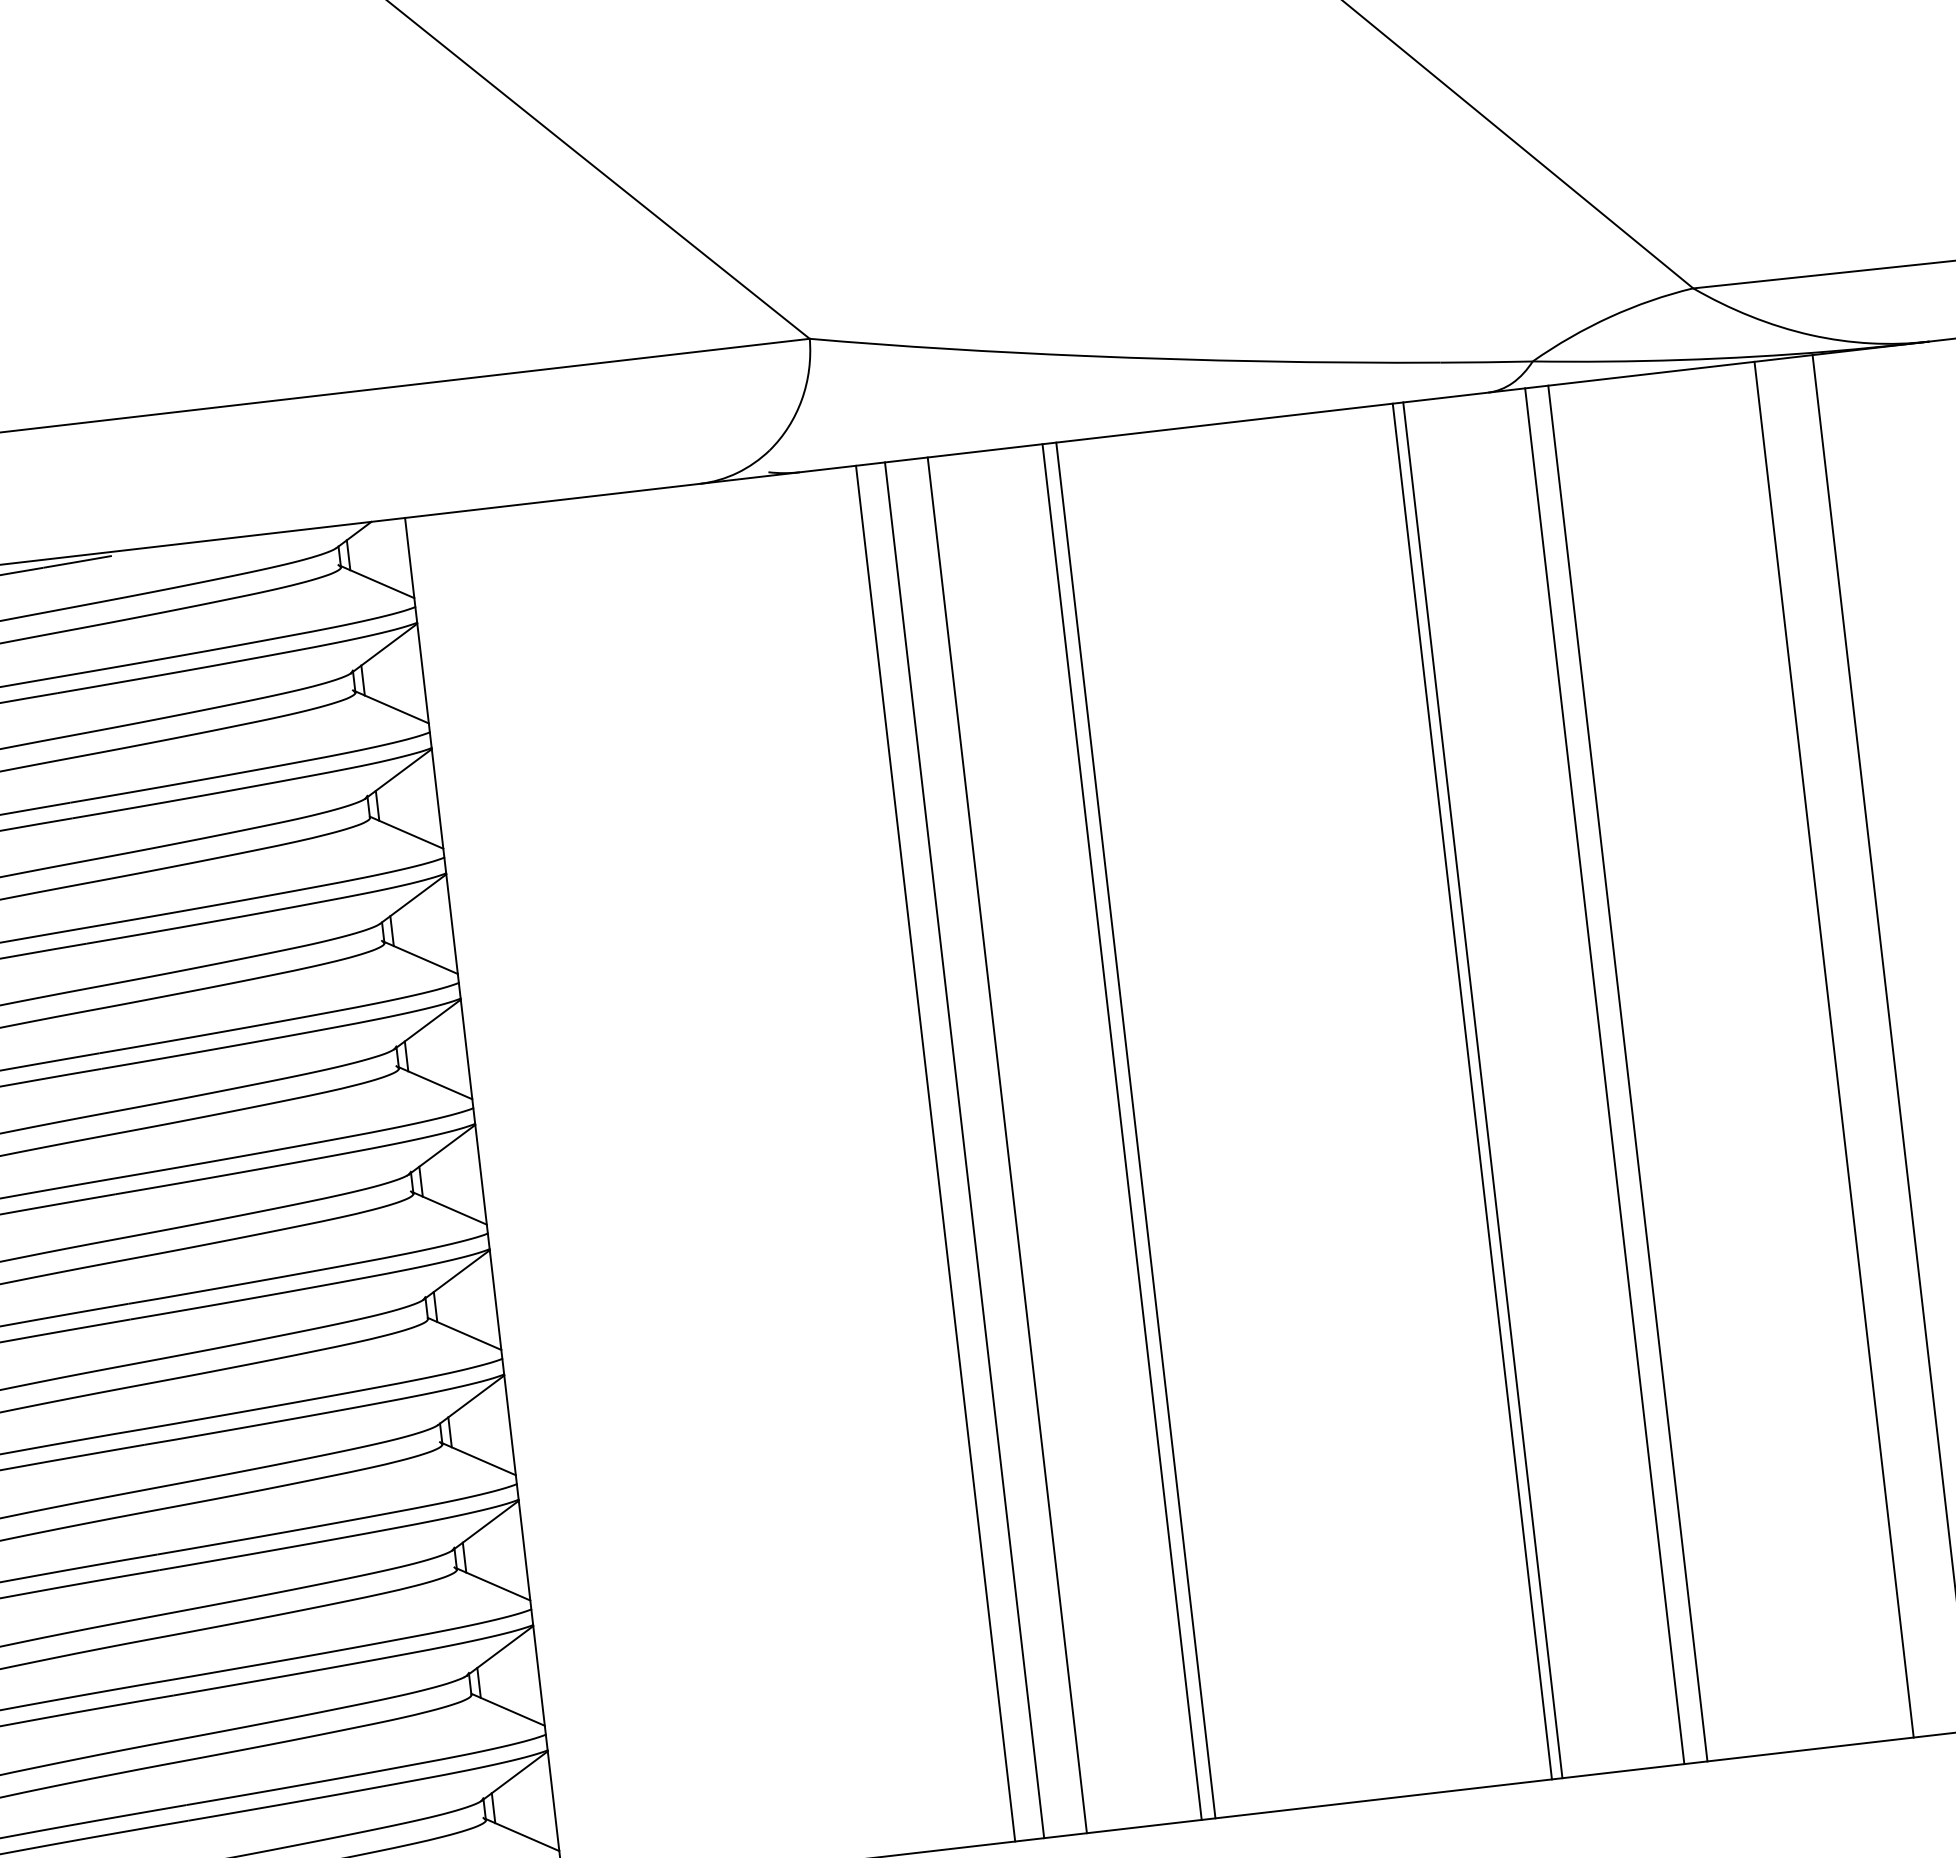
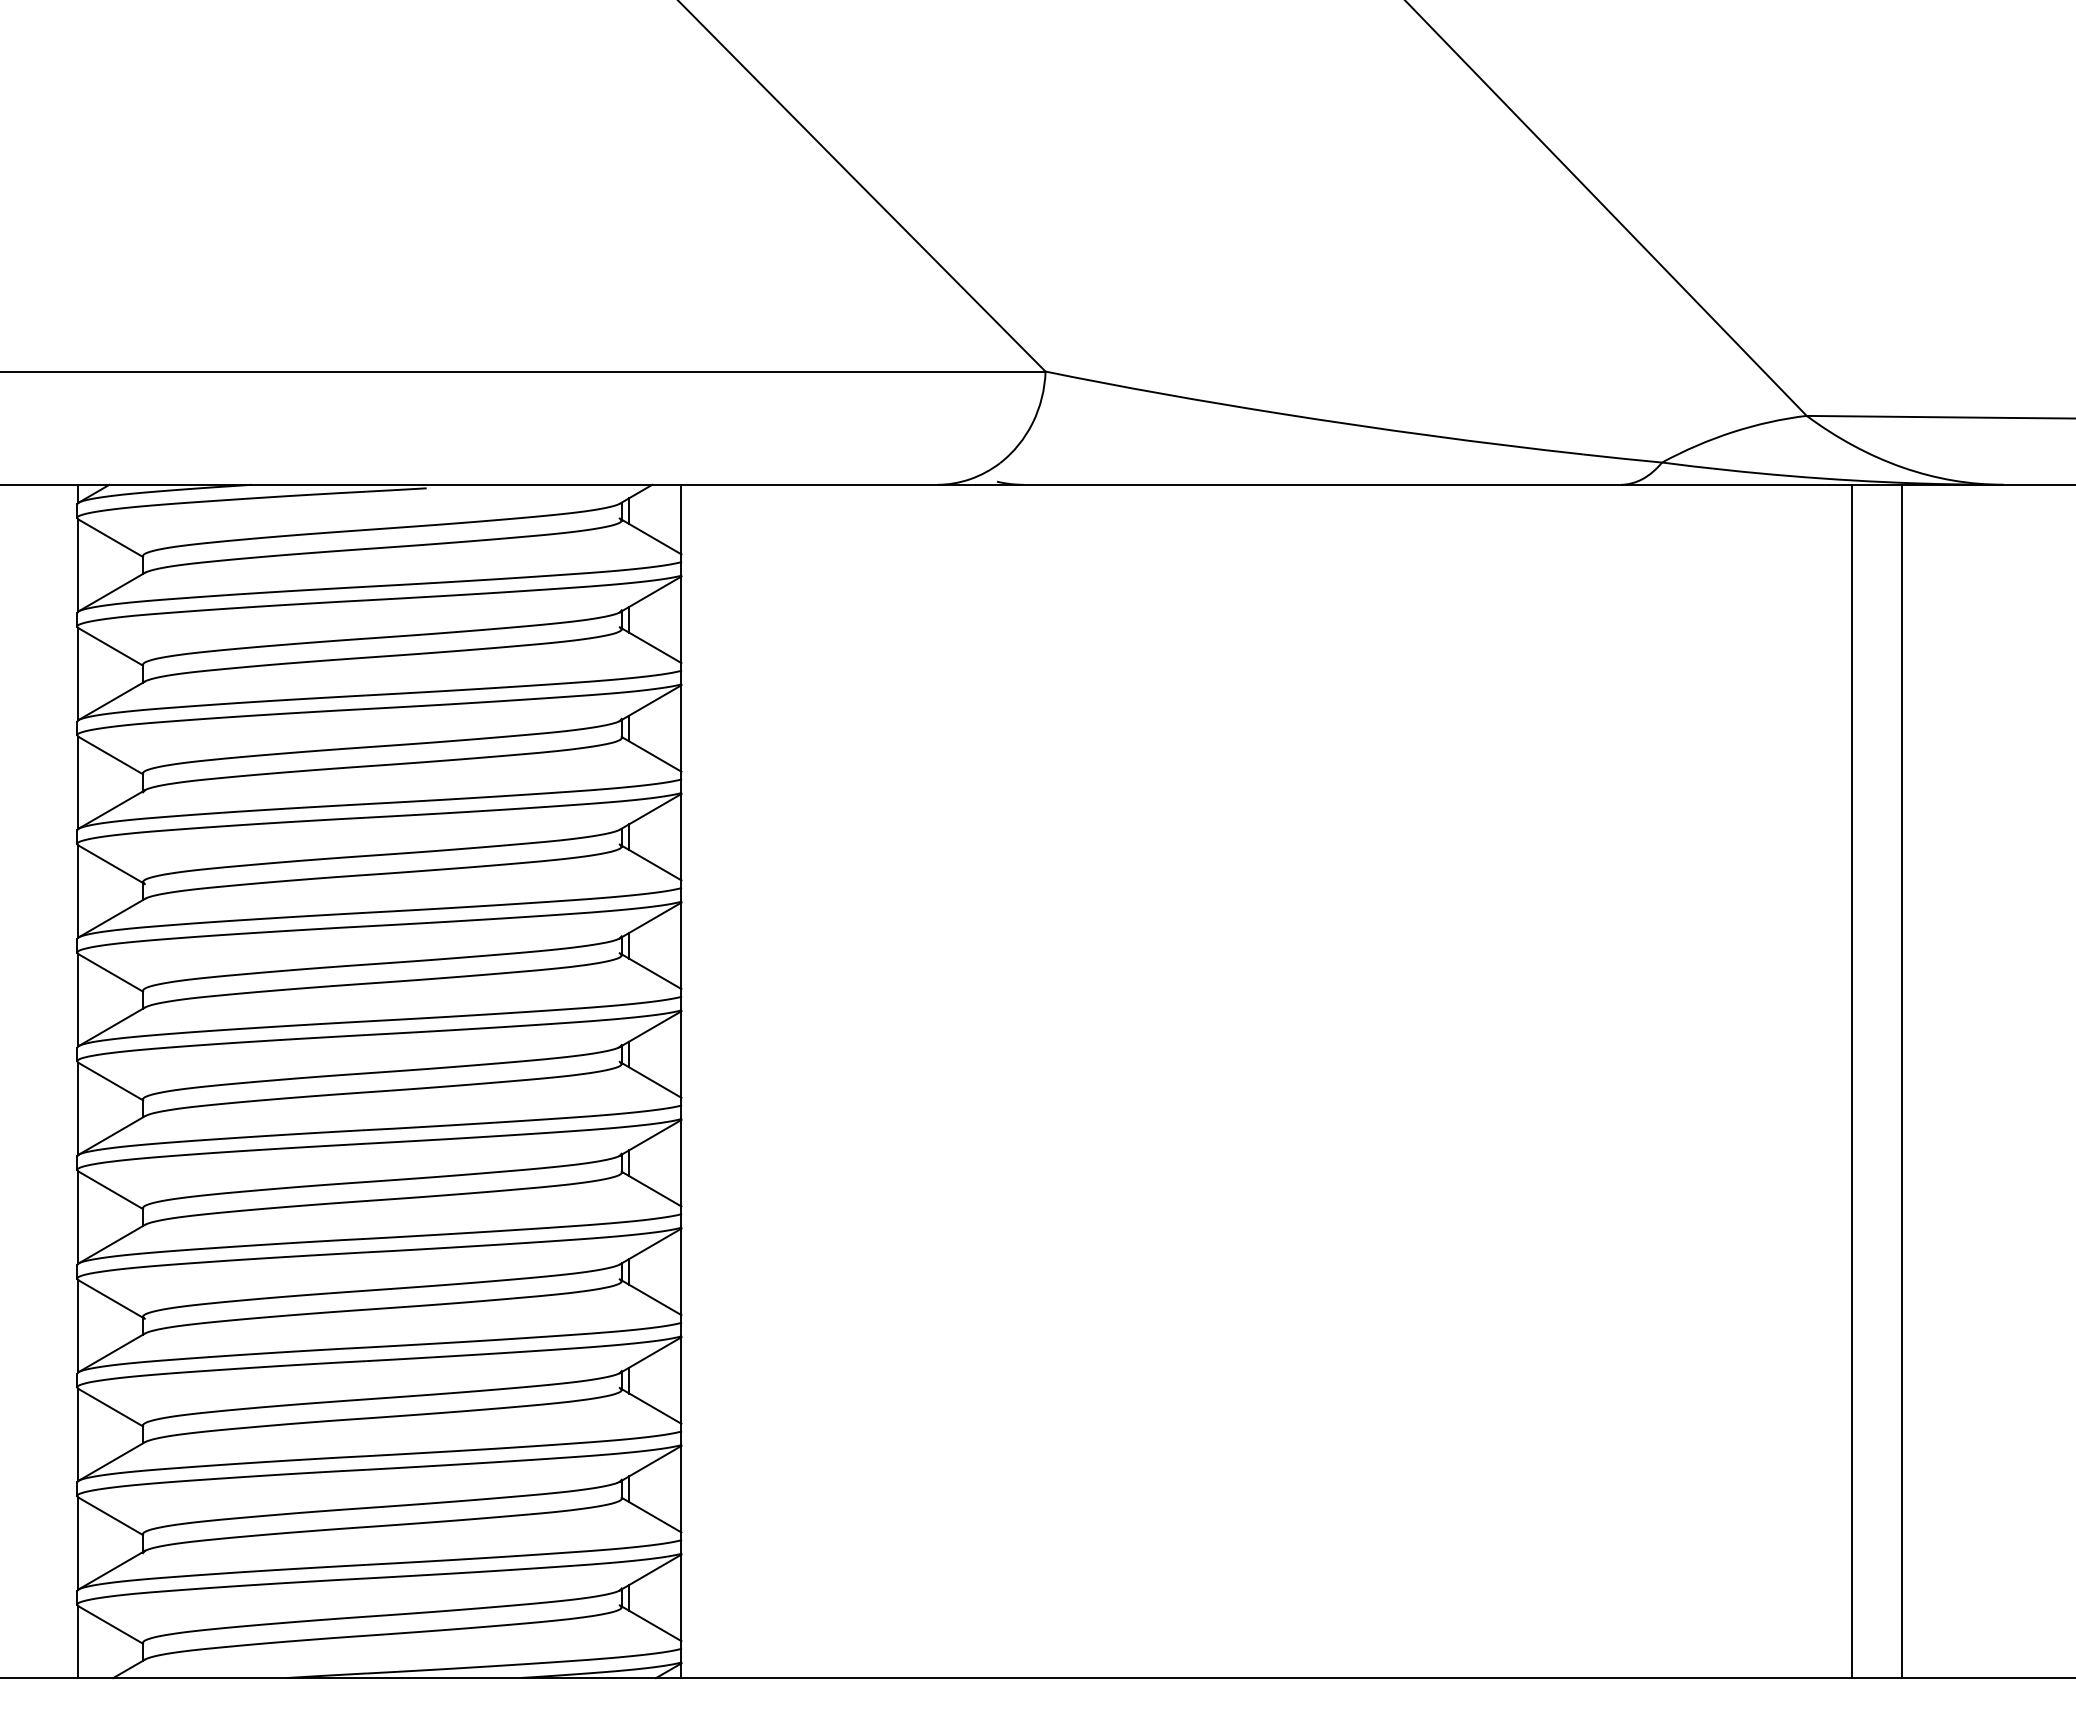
line: (1628, 1073) -> (1673, 1081), removed
line: (1604, 1076) -> (1652, 1081), removed
line: (1483, 1090) -> (1547, 1081), removed
line: (1472, 1091) -> (1538, 1081), removed
line: (1136, 1130) -> (1246, 1081), removed
line: (1122, 1132) -> (1234, 1081), removed
line: (1007, 1145) -> (1134, 1081), removed
line: (964, 1150) -> (1097, 1081), removed
line: (935, 1153) -> (1072, 1081), removed

